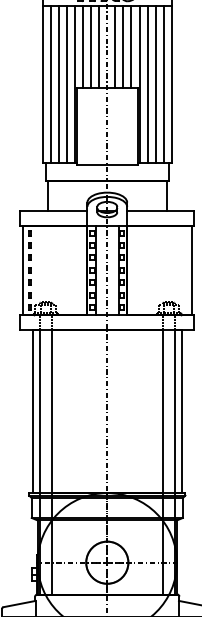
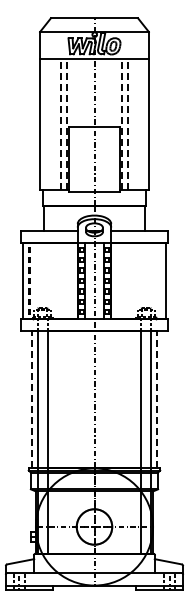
line: (83, 46) -> (74, 92), removed
line: (90, 46) -> (80, 92), removed
line: (99, 46) -> (87, 92), removed
line: (115, 46) -> (101, 92), removed
line: (123, 46) -> (108, 92), removed
line: (131, 46) -> (114, 92), removed
line: (51, 84) -> (47, 124), removed
line: (58, 84) -> (53, 124), removed
line: (66, 84) -> (60, 124), solid -> dashed
line: (75, 84) -> (67, 124), solid -> dashed
line: (139, 84) -> (121, 124), solid -> dashed
line: (147, 84) -> (128, 124), solid -> dashed
line: (156, 84) -> (135, 124), removed
line: (163, 84) -> (141, 124), removed
line: (32, 411) -> (31, 399), solid -> dashed
line: (182, 411) -> (157, 399), solid -> dashed

